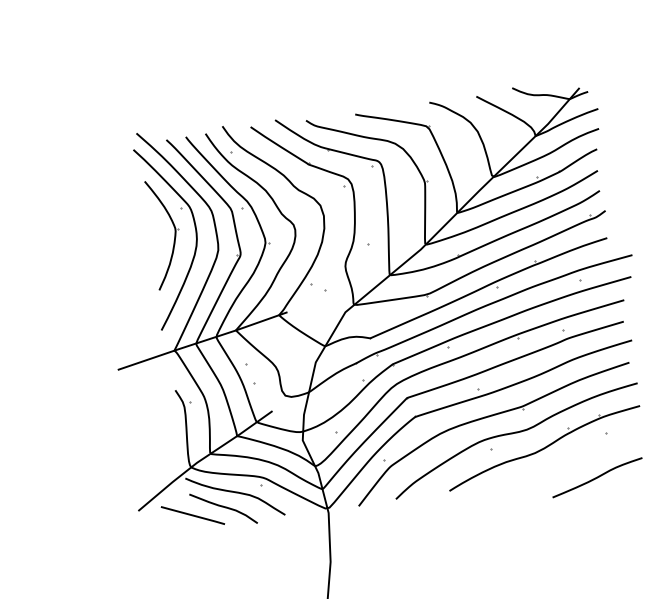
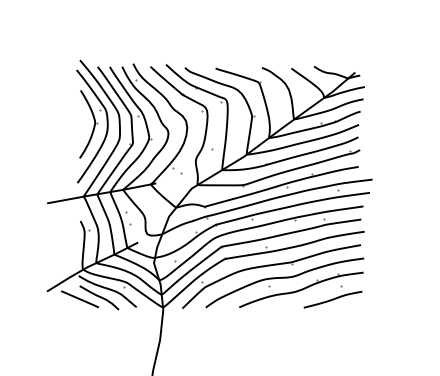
curve: (596, 477) -> (332, 299), moved

